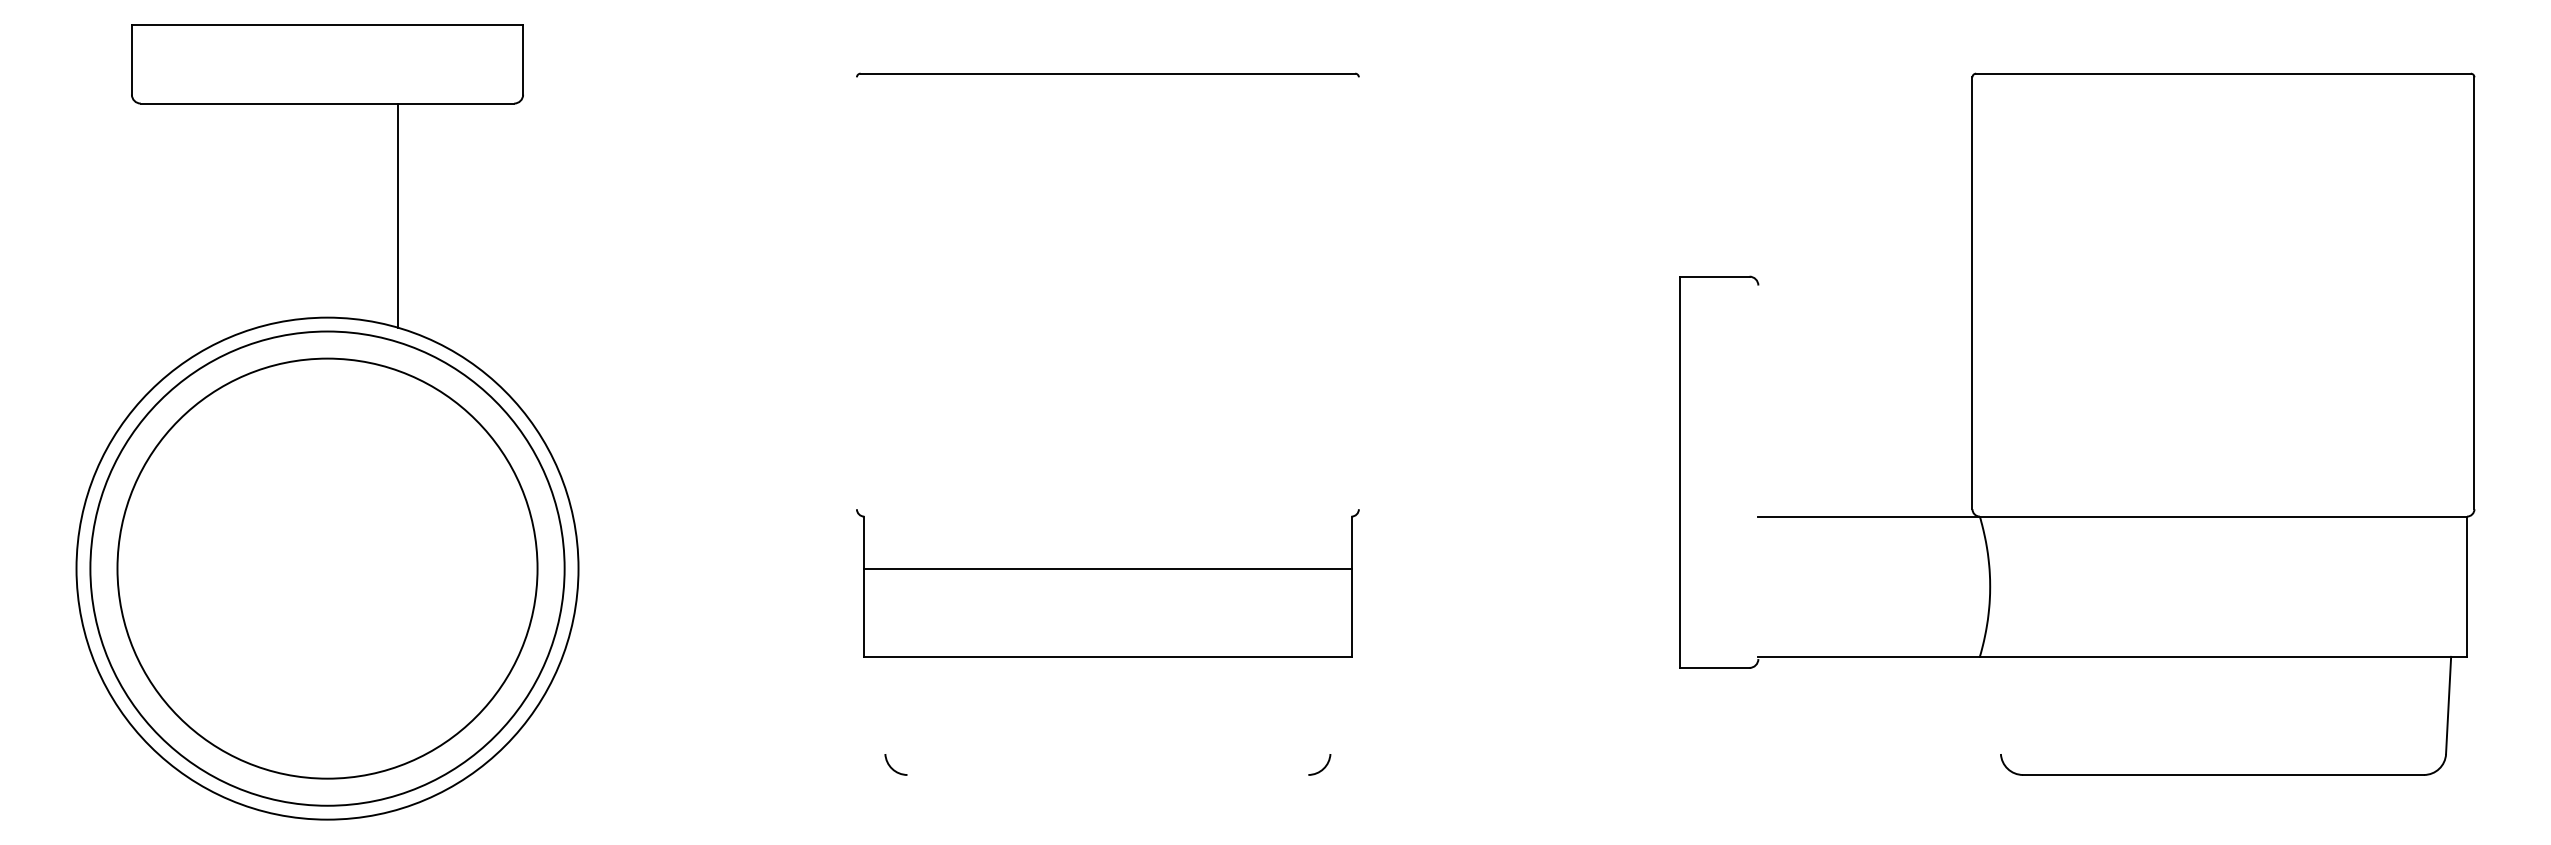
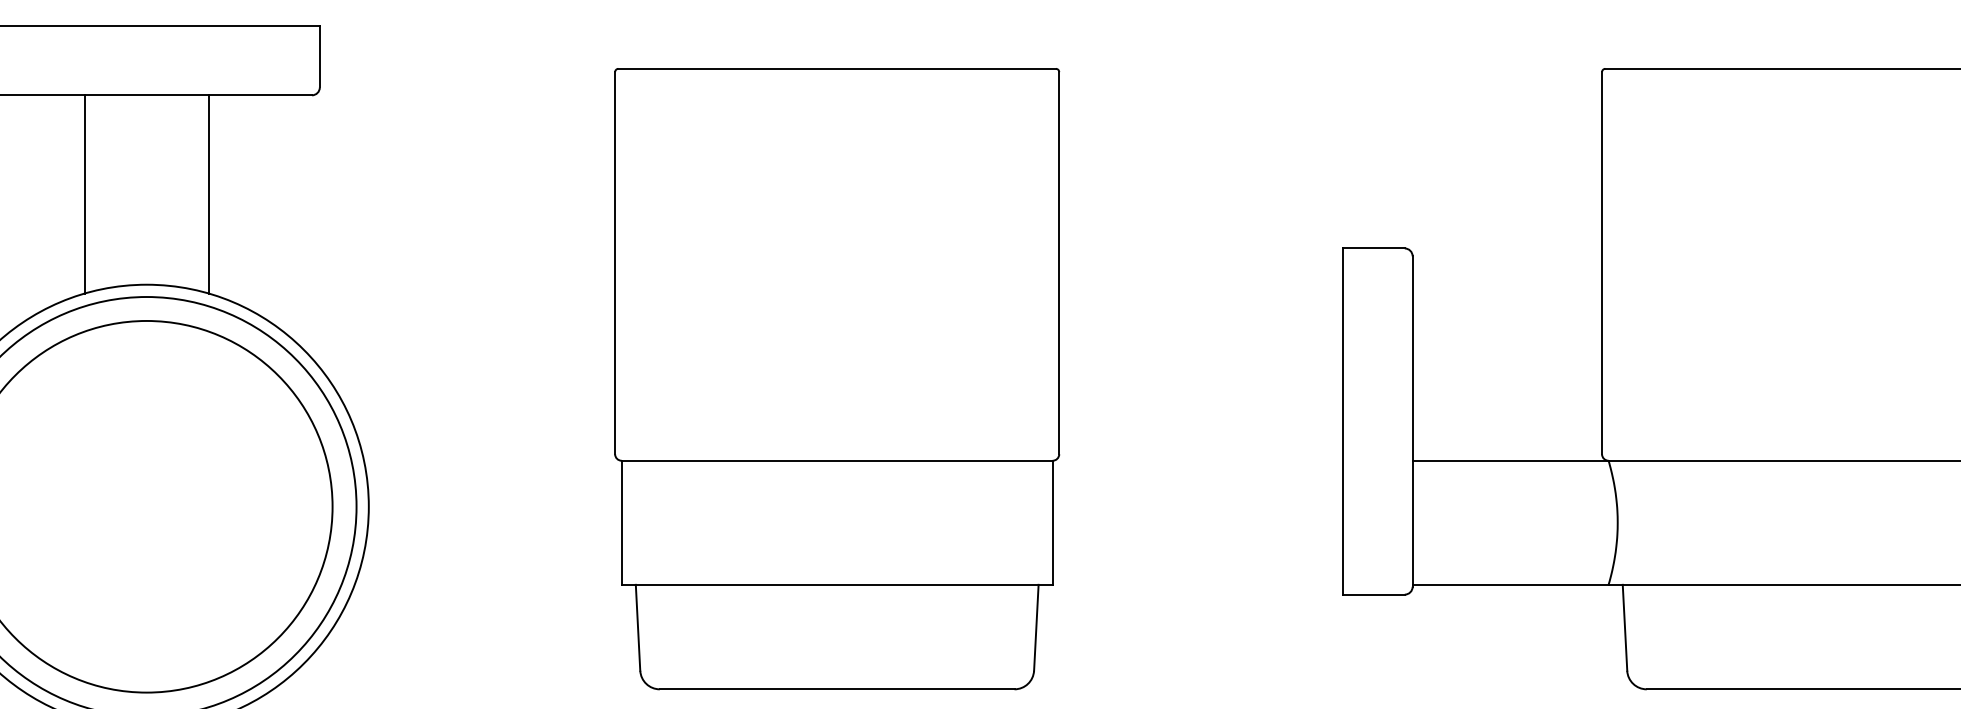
line: (257, 215) -> (84, 194), added
line: (856, 293) -> (614, 263), added
line: (1358, 293) -> (1058, 263), added
line: (1758, 472) -> (1412, 421), added
line: (1107, 568) -> (836, 460), moved
line: (882, 705) -> (637, 627), added
line: (1332, 705) -> (1035, 627), added
line: (1997, 705) -> (1624, 627), added
line: (1107, 774) -> (836, 688), added

